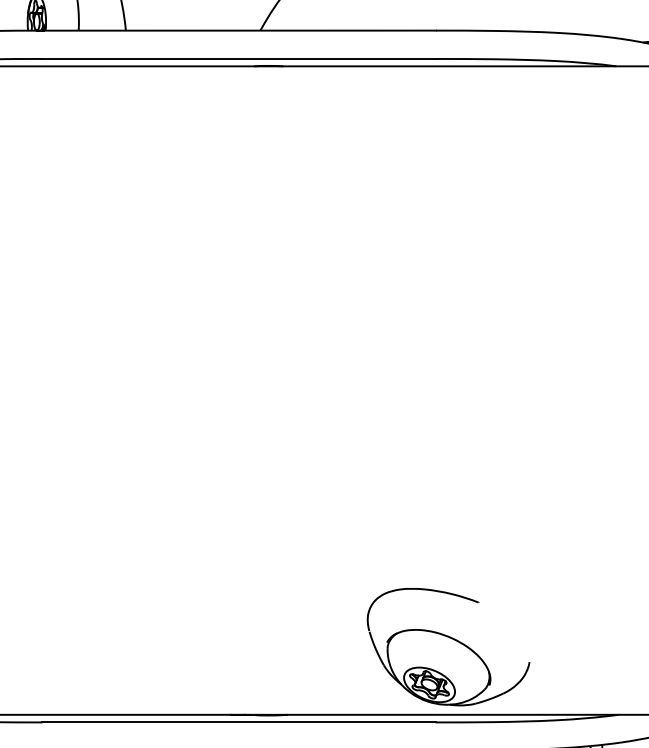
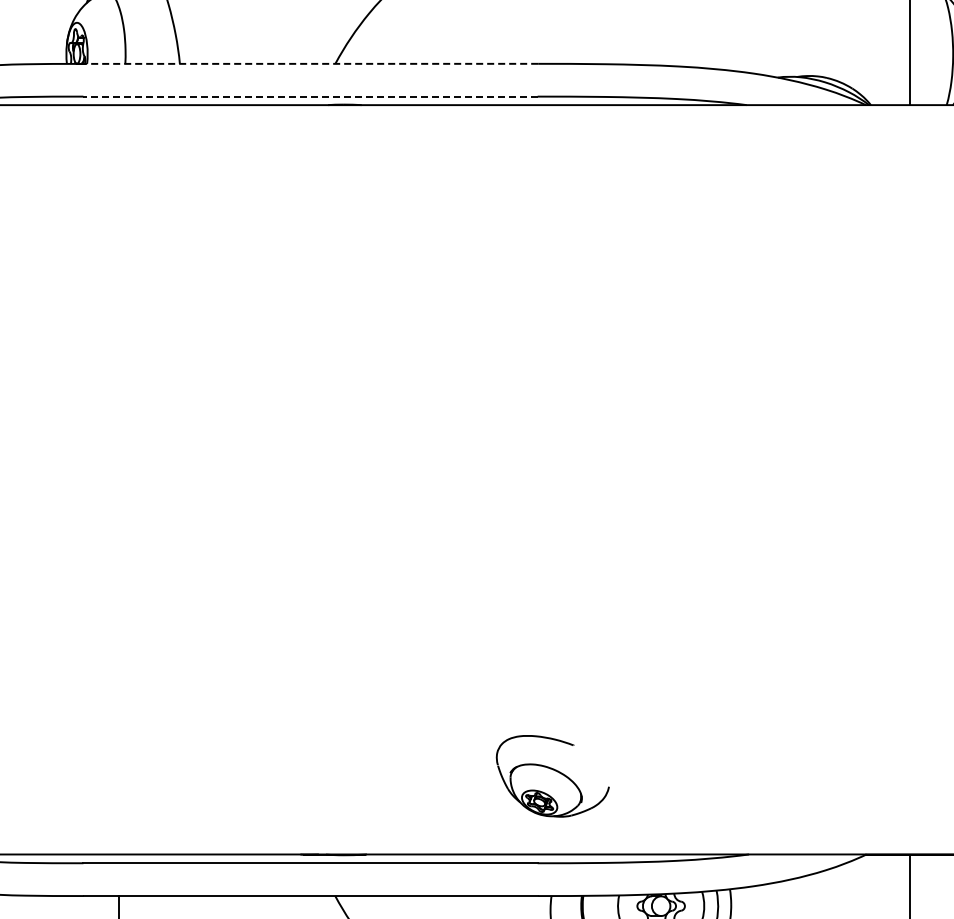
line: (238, 30) -> (310, 63), solid -> dashed
line: (238, 58) -> (310, 96), solid -> dashed
part: (448, 647) -> (552, 776), size x0.6

